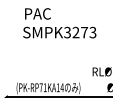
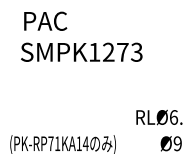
text: (67, 32) -> (94, 52), SMPK3273 -> SMPK1273

